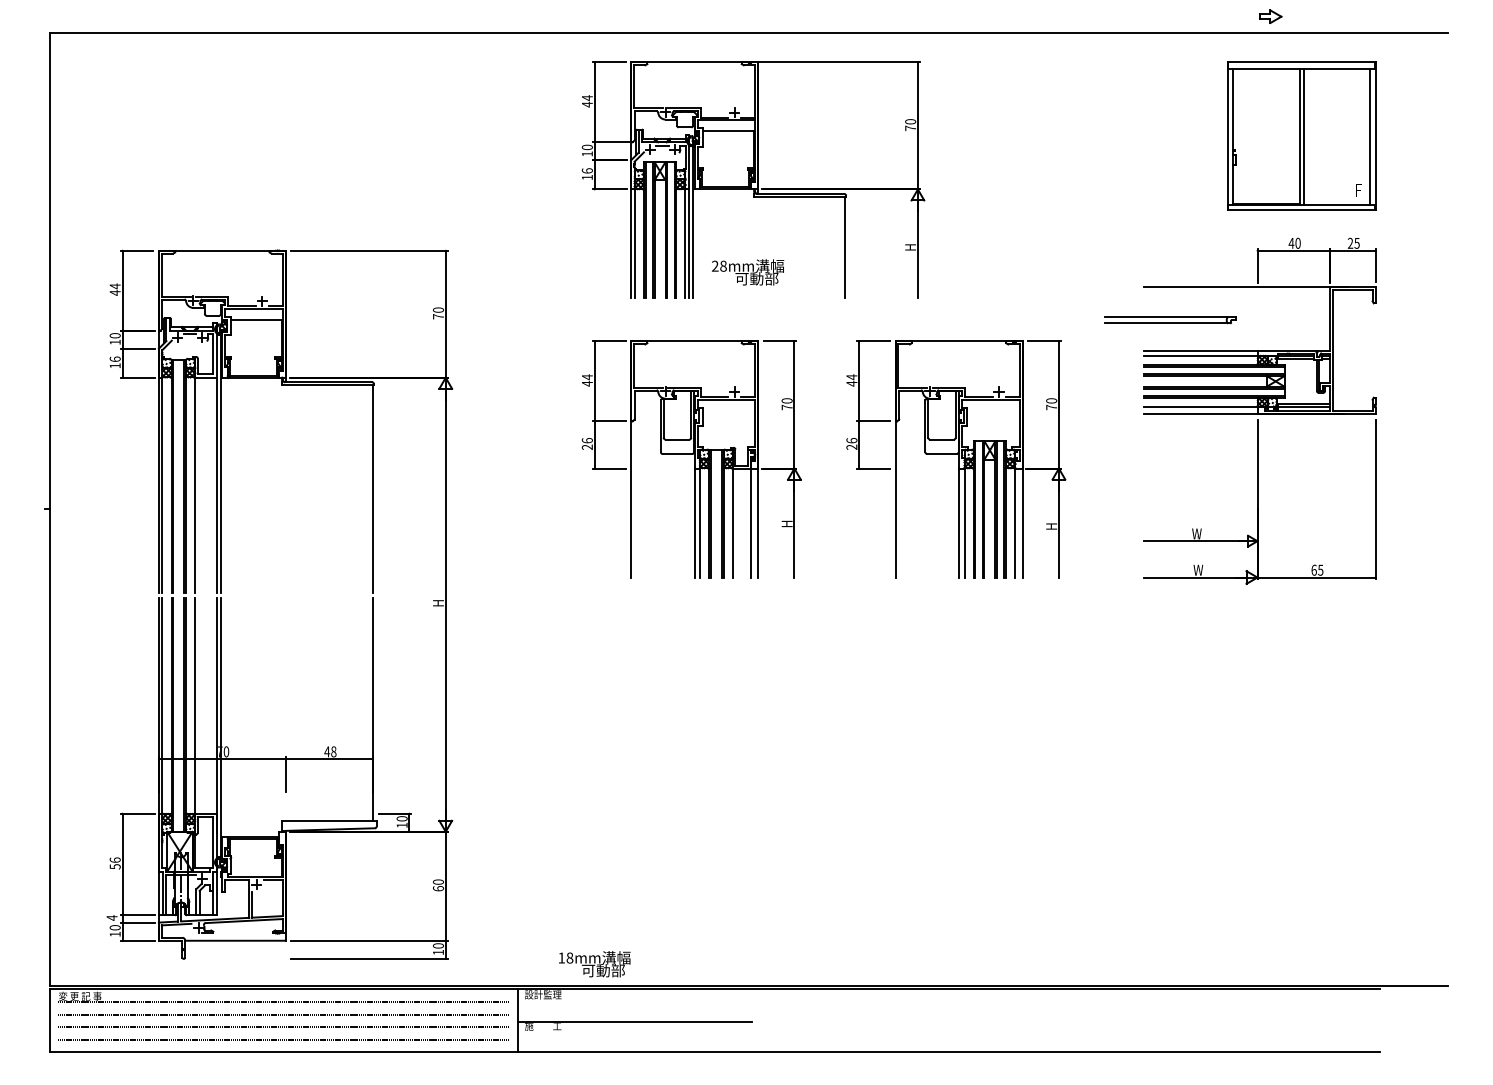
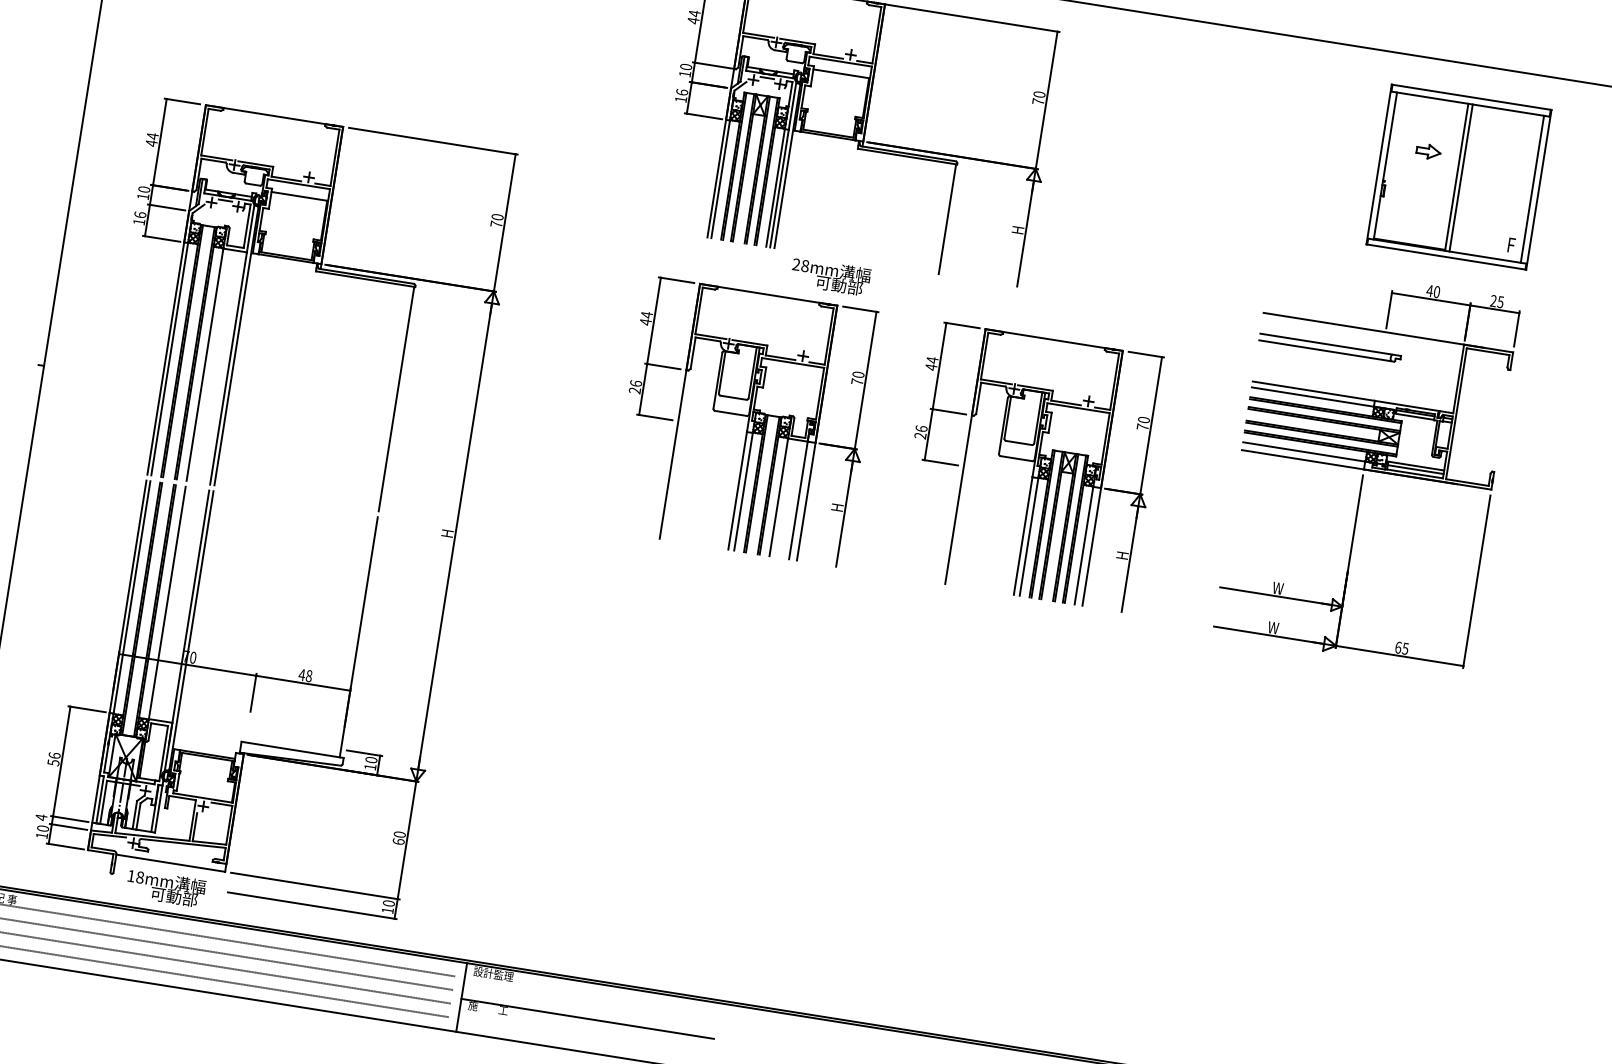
part: (1270, 16) -> (1428, 151), moved
text: (748, 272) -> (831, 277), moved
part: (1170, 320) -> (1330, 348), moved
text: (594, 964) -> (165, 888), moved

